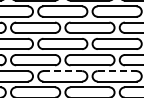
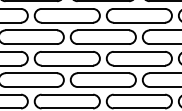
line: (63, 71) -> (68, 95), dashed -> solid
line: (117, 71) -> (139, 95), dashed -> solid

